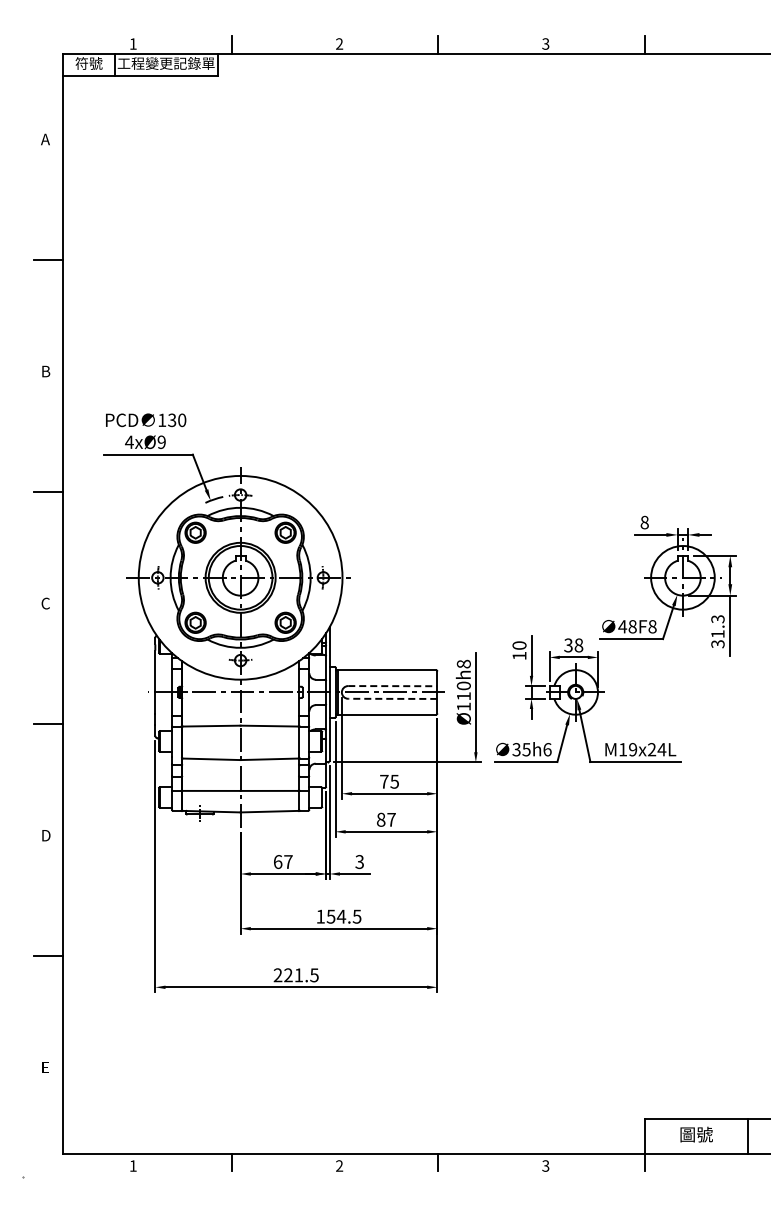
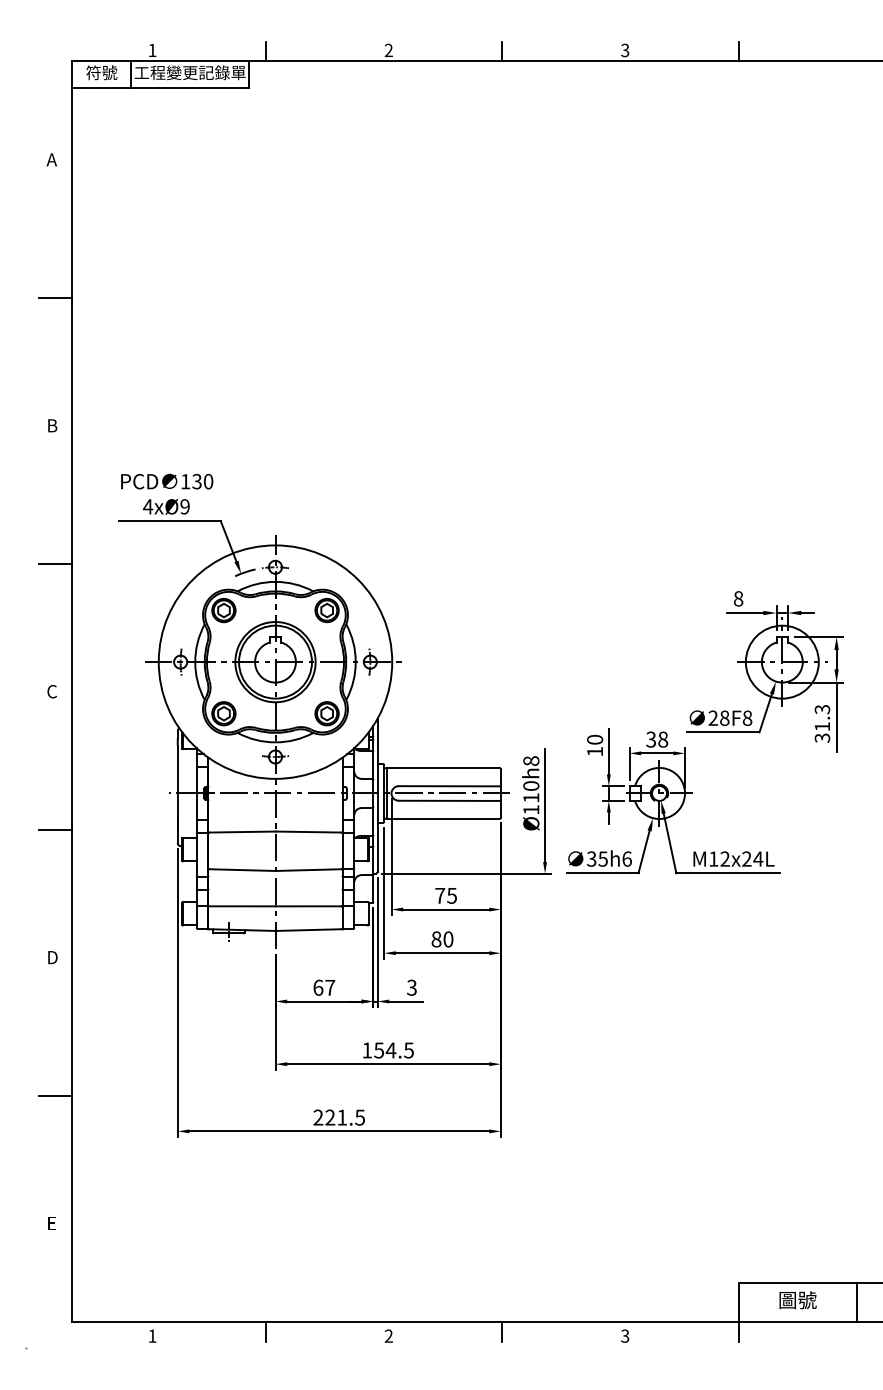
text: (622, 626) -> (713, 717), 48F8 -> 28F8
line: (392, 686) -> (449, 786), dashed -> solid
line: (392, 698) -> (449, 800), dashed -> solid
text: (633, 749) -> (725, 858), M19x24L -> M12x24L
text: (391, 819) -> (448, 939), 87 -> 80

